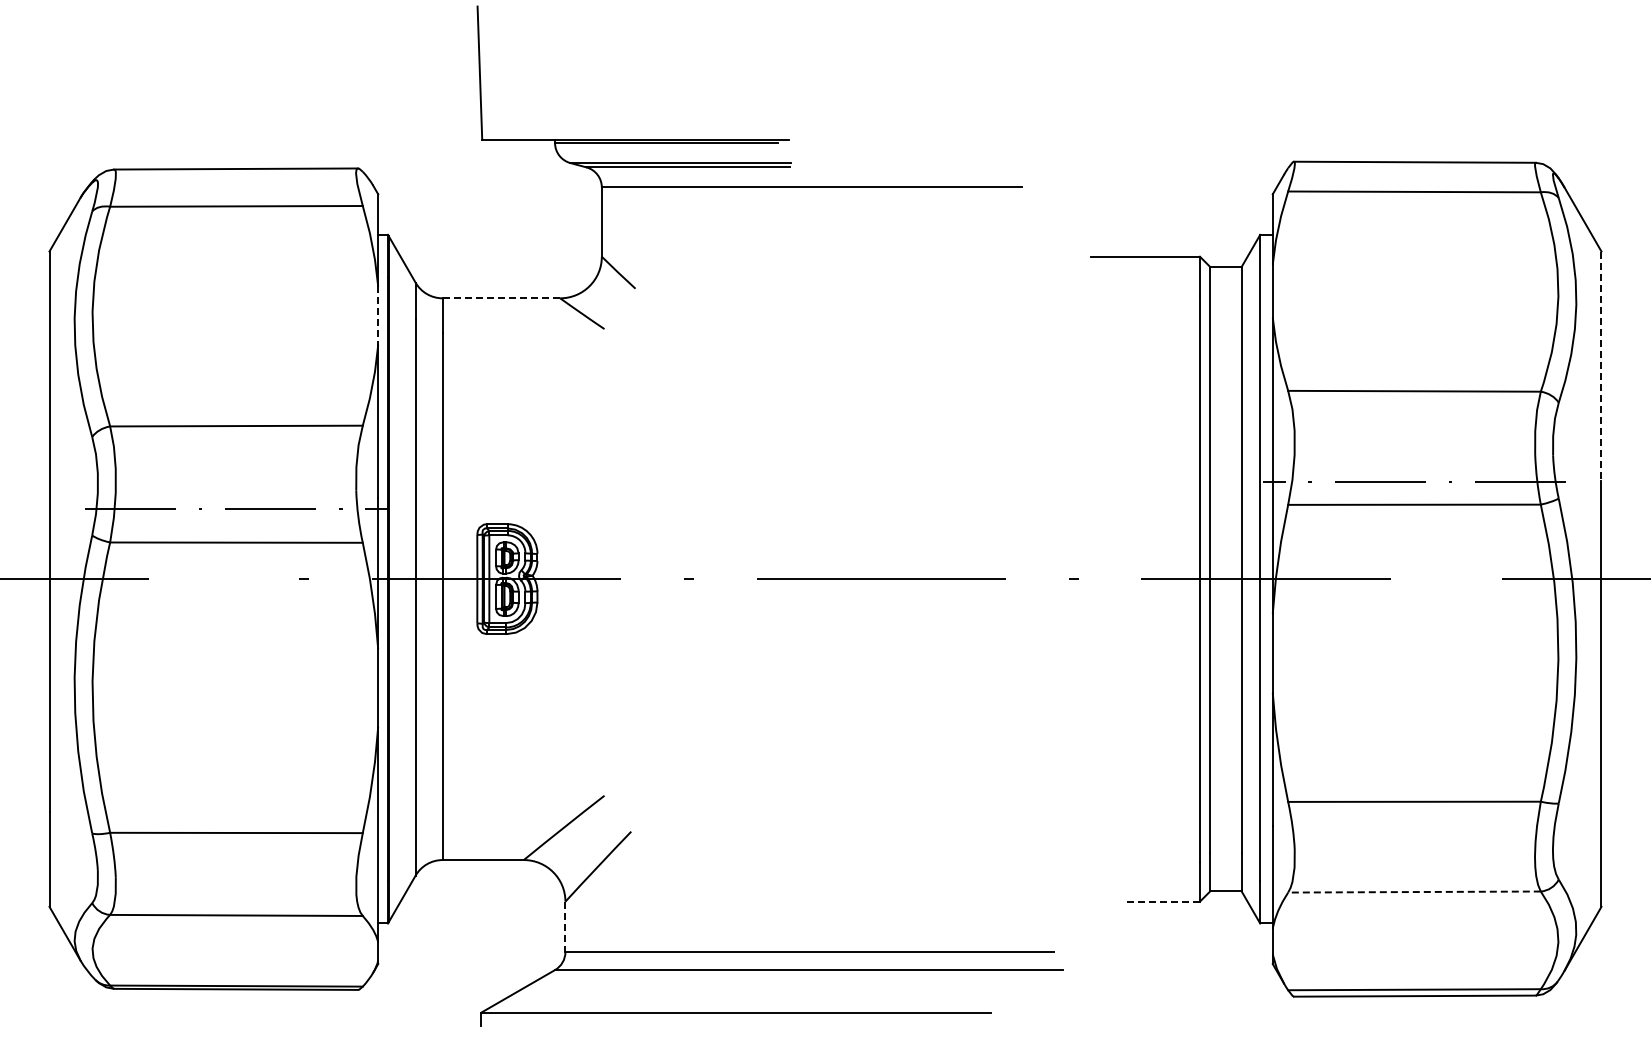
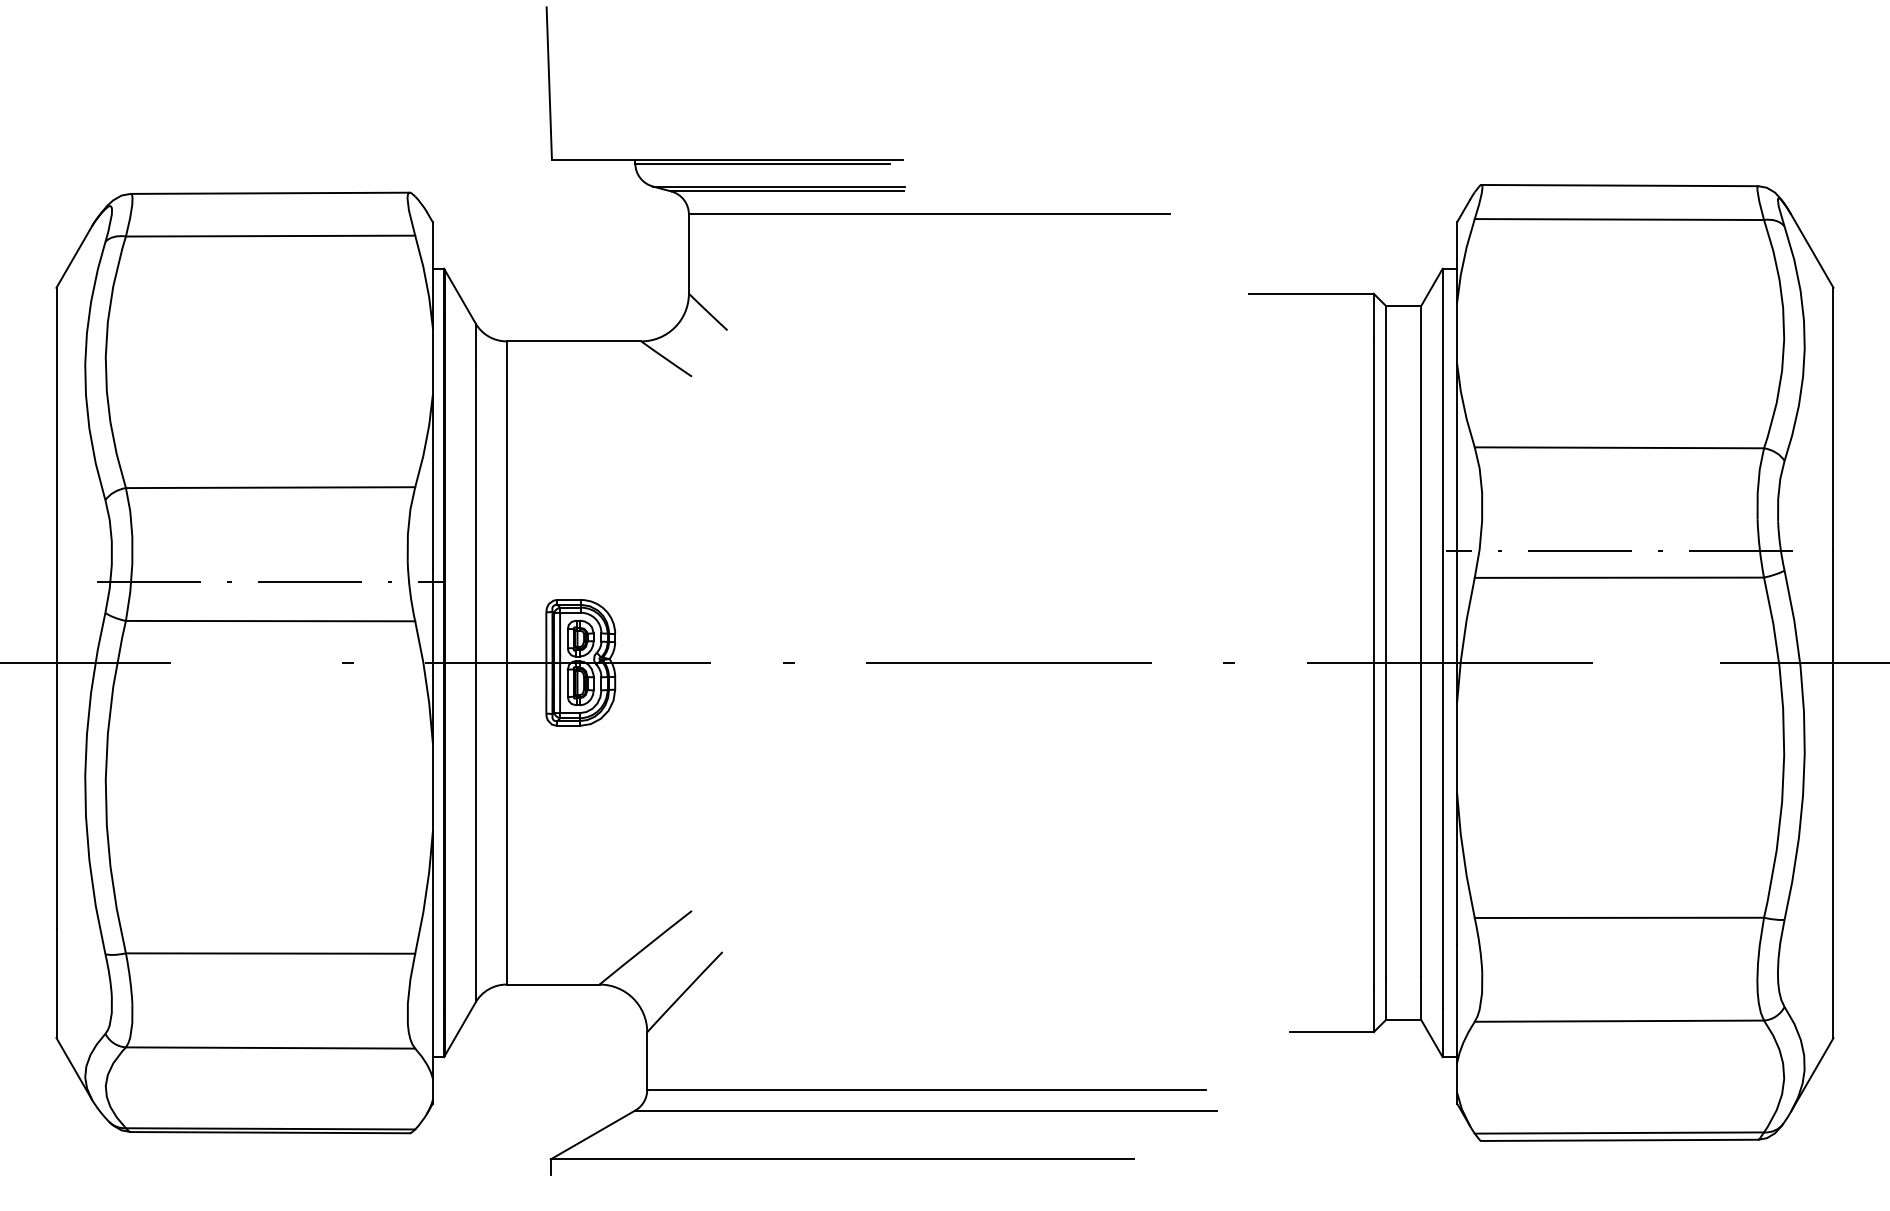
line: (501, 298) -> (574, 341), dashed -> solid
line: (378, 316) -> (433, 362), dashed -> solid
line: (1601, 366) -> (1833, 419), dashed -> solid
line: (1414, 892) -> (1619, 1021), dashed -> solid
line: (1164, 901) -> (1333, 1032), dashed -> solid
line: (565, 927) -> (647, 1061), dashed -> solid

